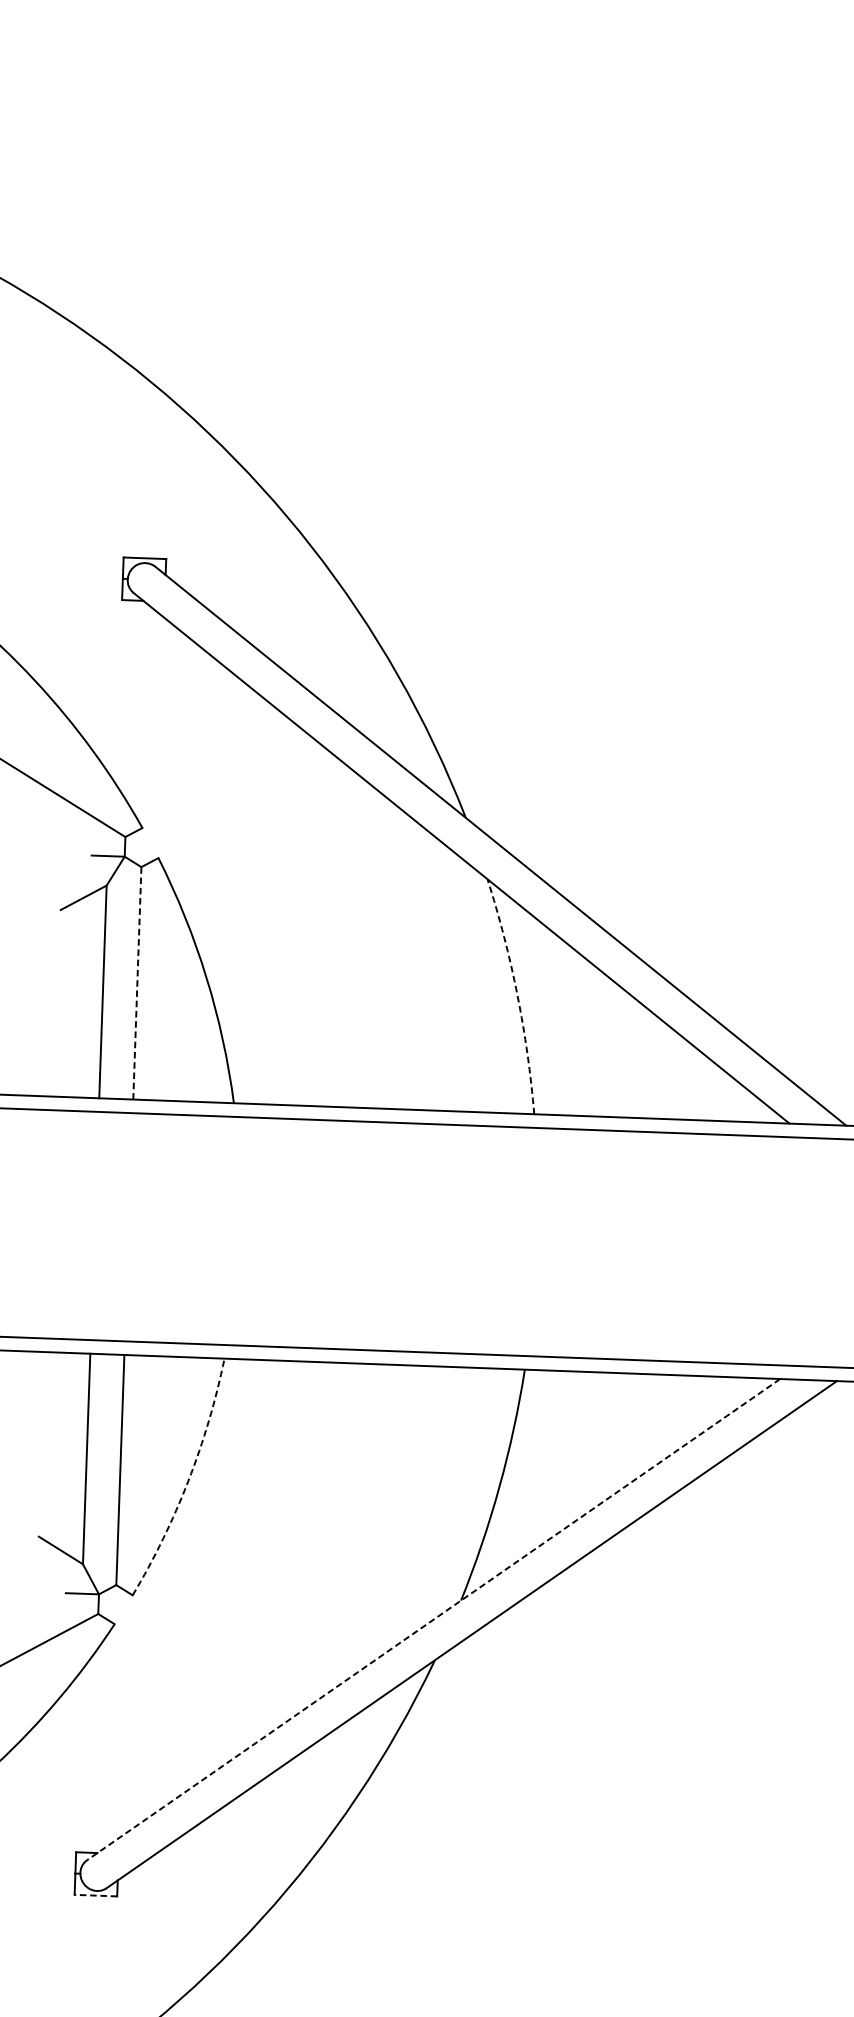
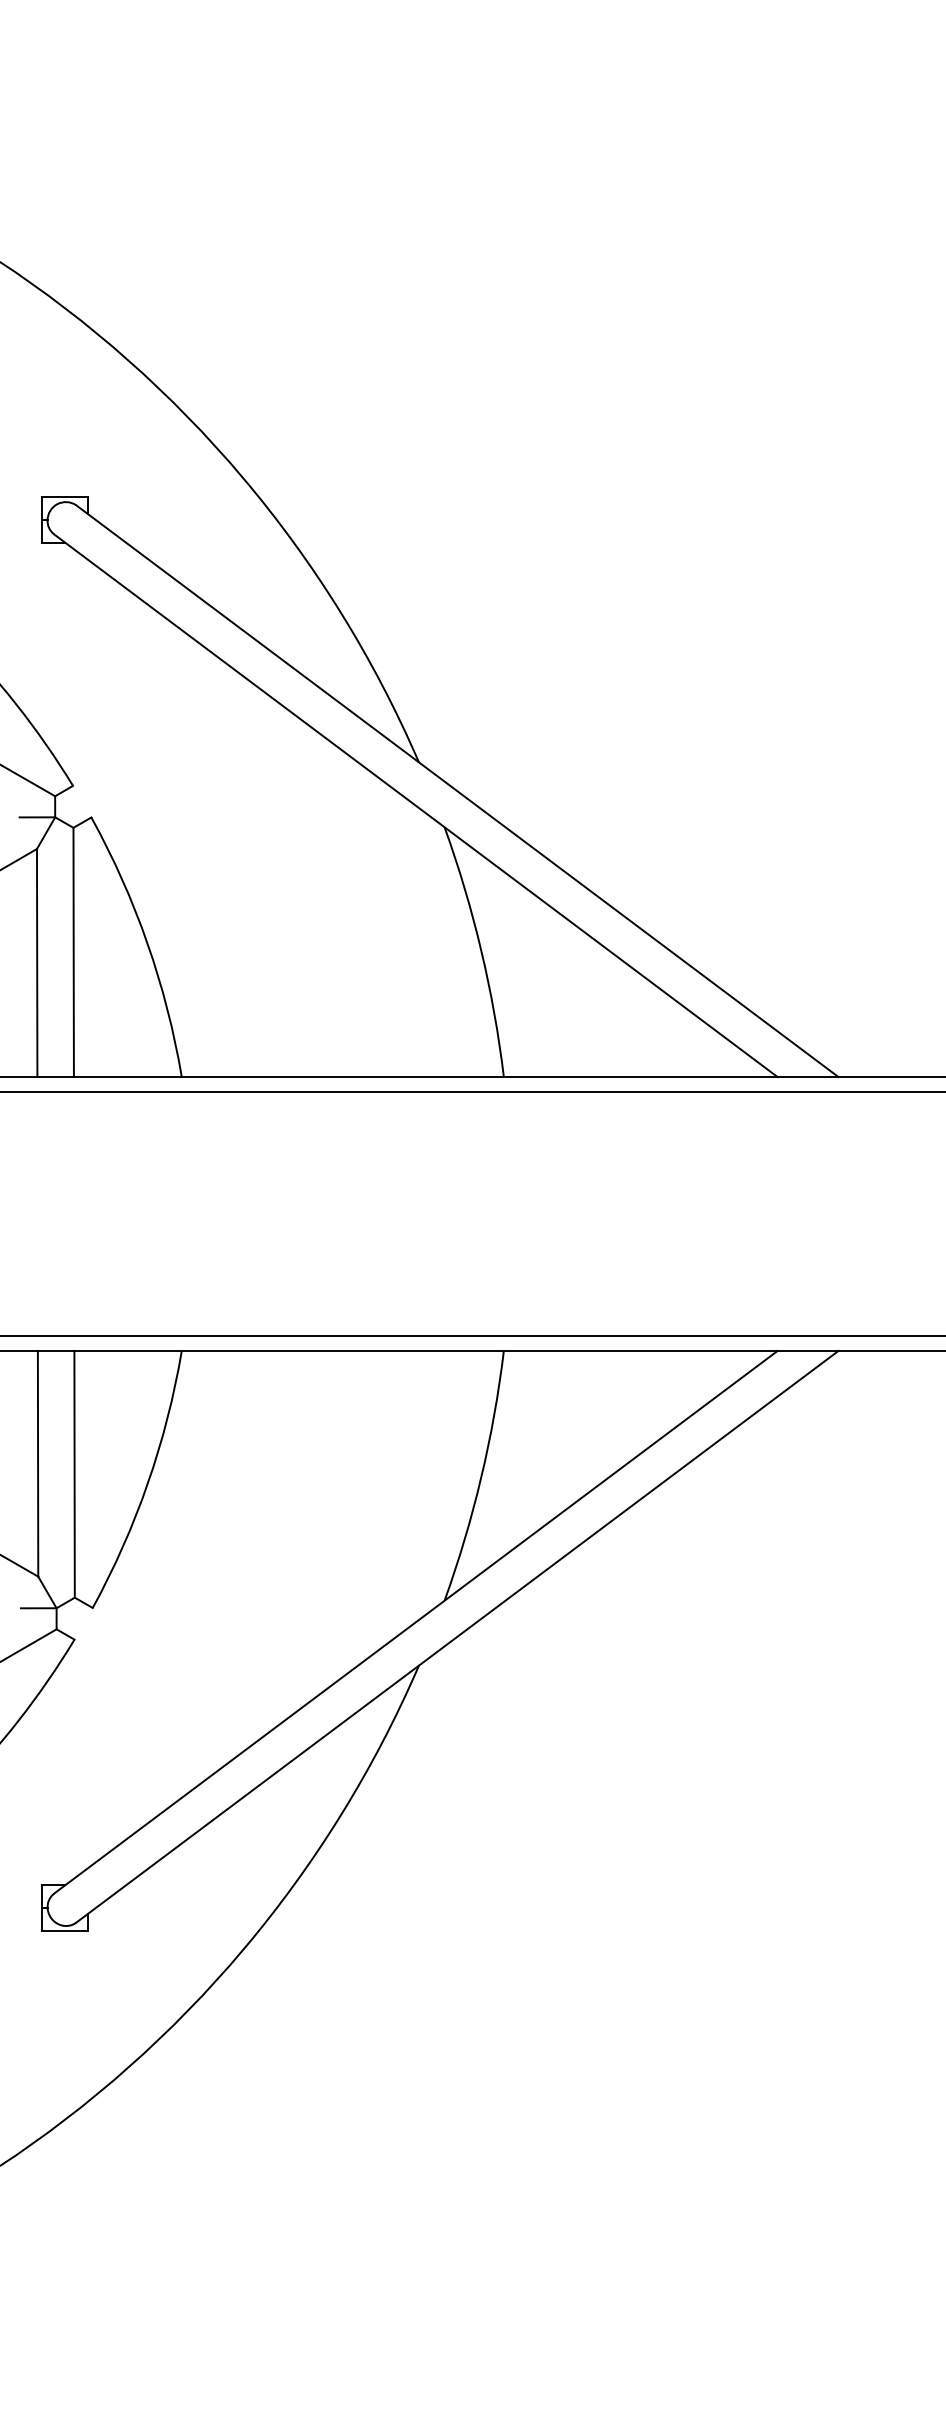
line: (137, 983) -> (73, 952), dashed -> solid
arc: (517, 995) -> (481, 950), dashed -> solid
arc: (188, 1481) -> (147, 1483), dashed -> solid
line: (433, 1619) -> (415, 1622), dashed -> solid
line: (96, 1896) -> (65, 1931), dashed -> solid

